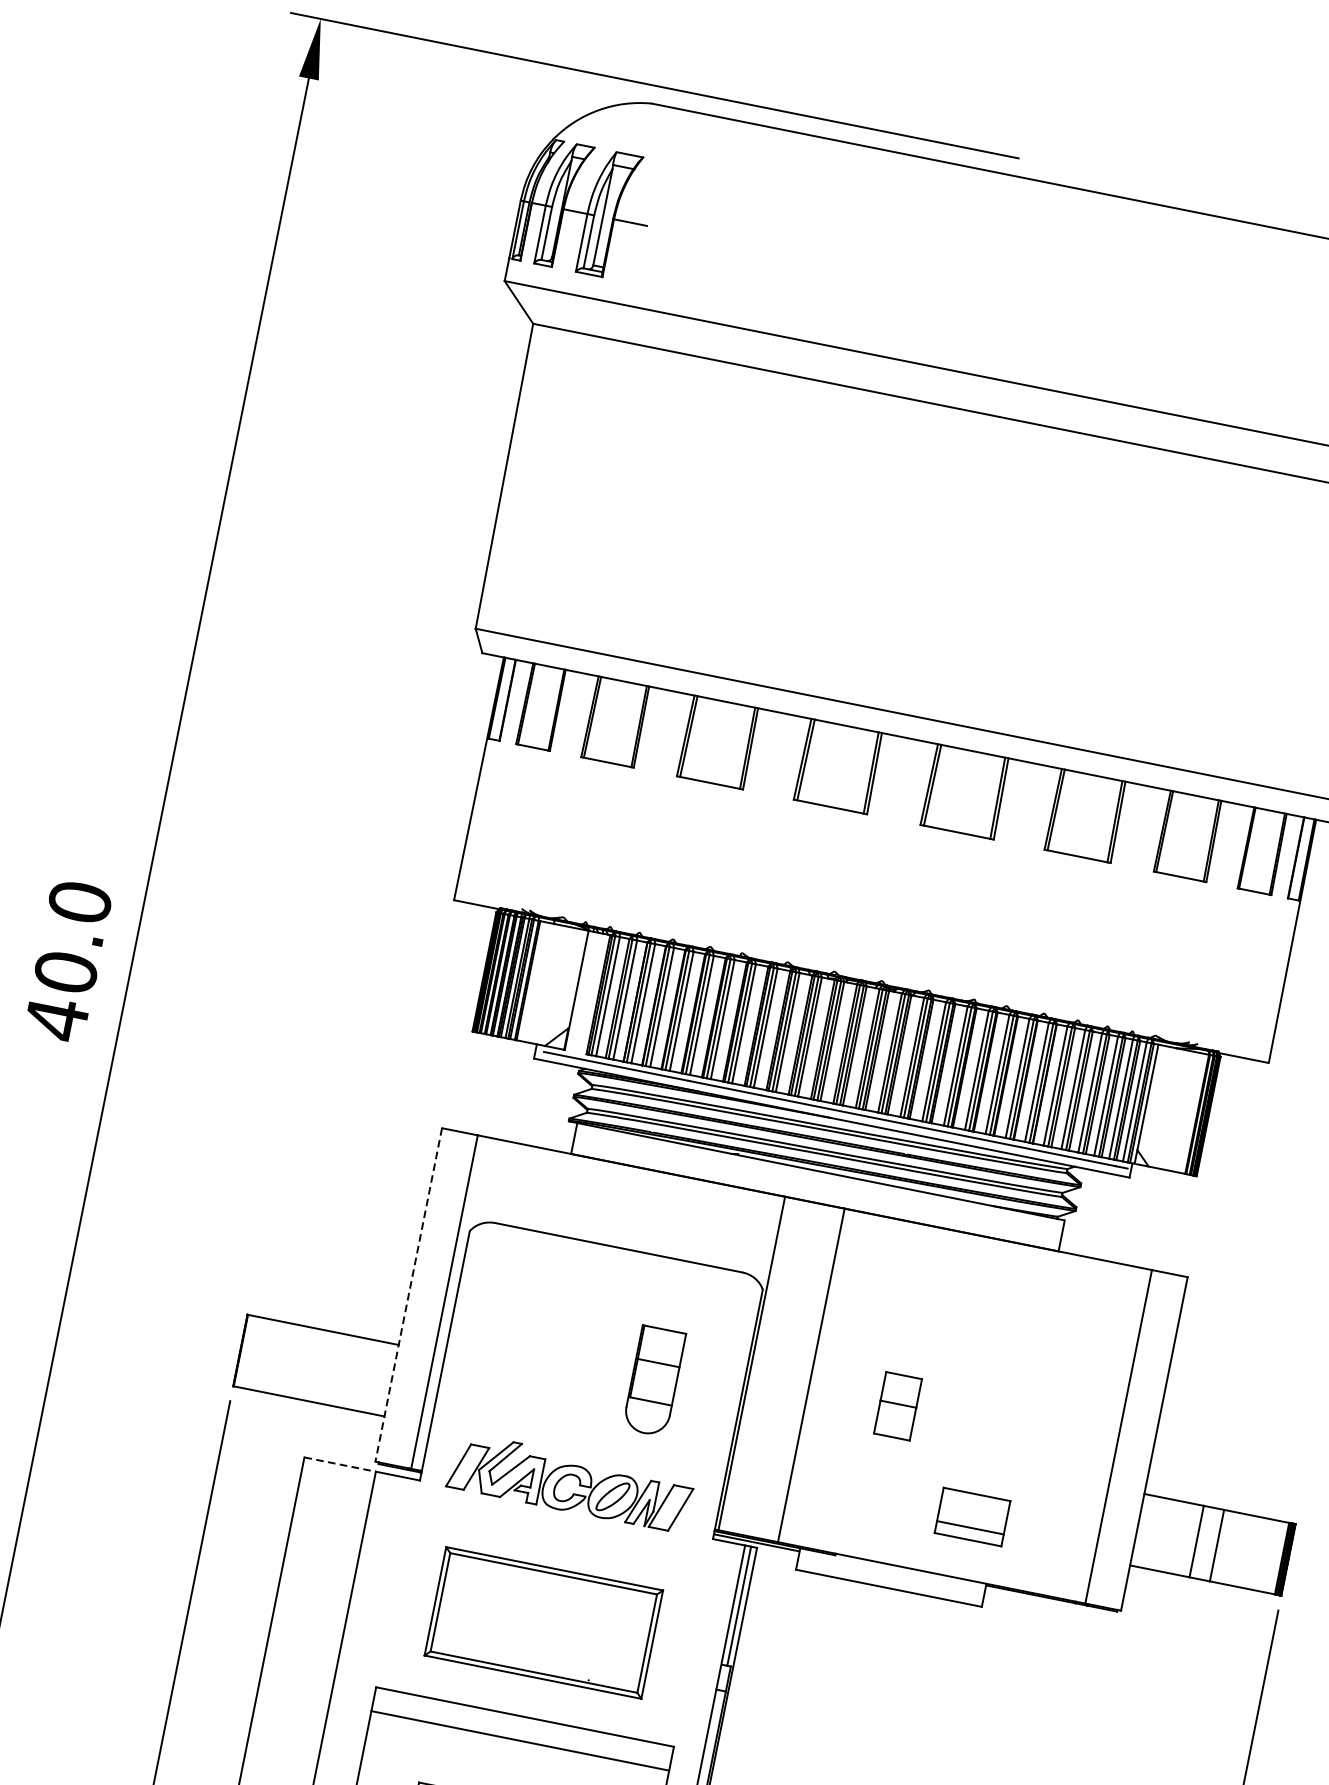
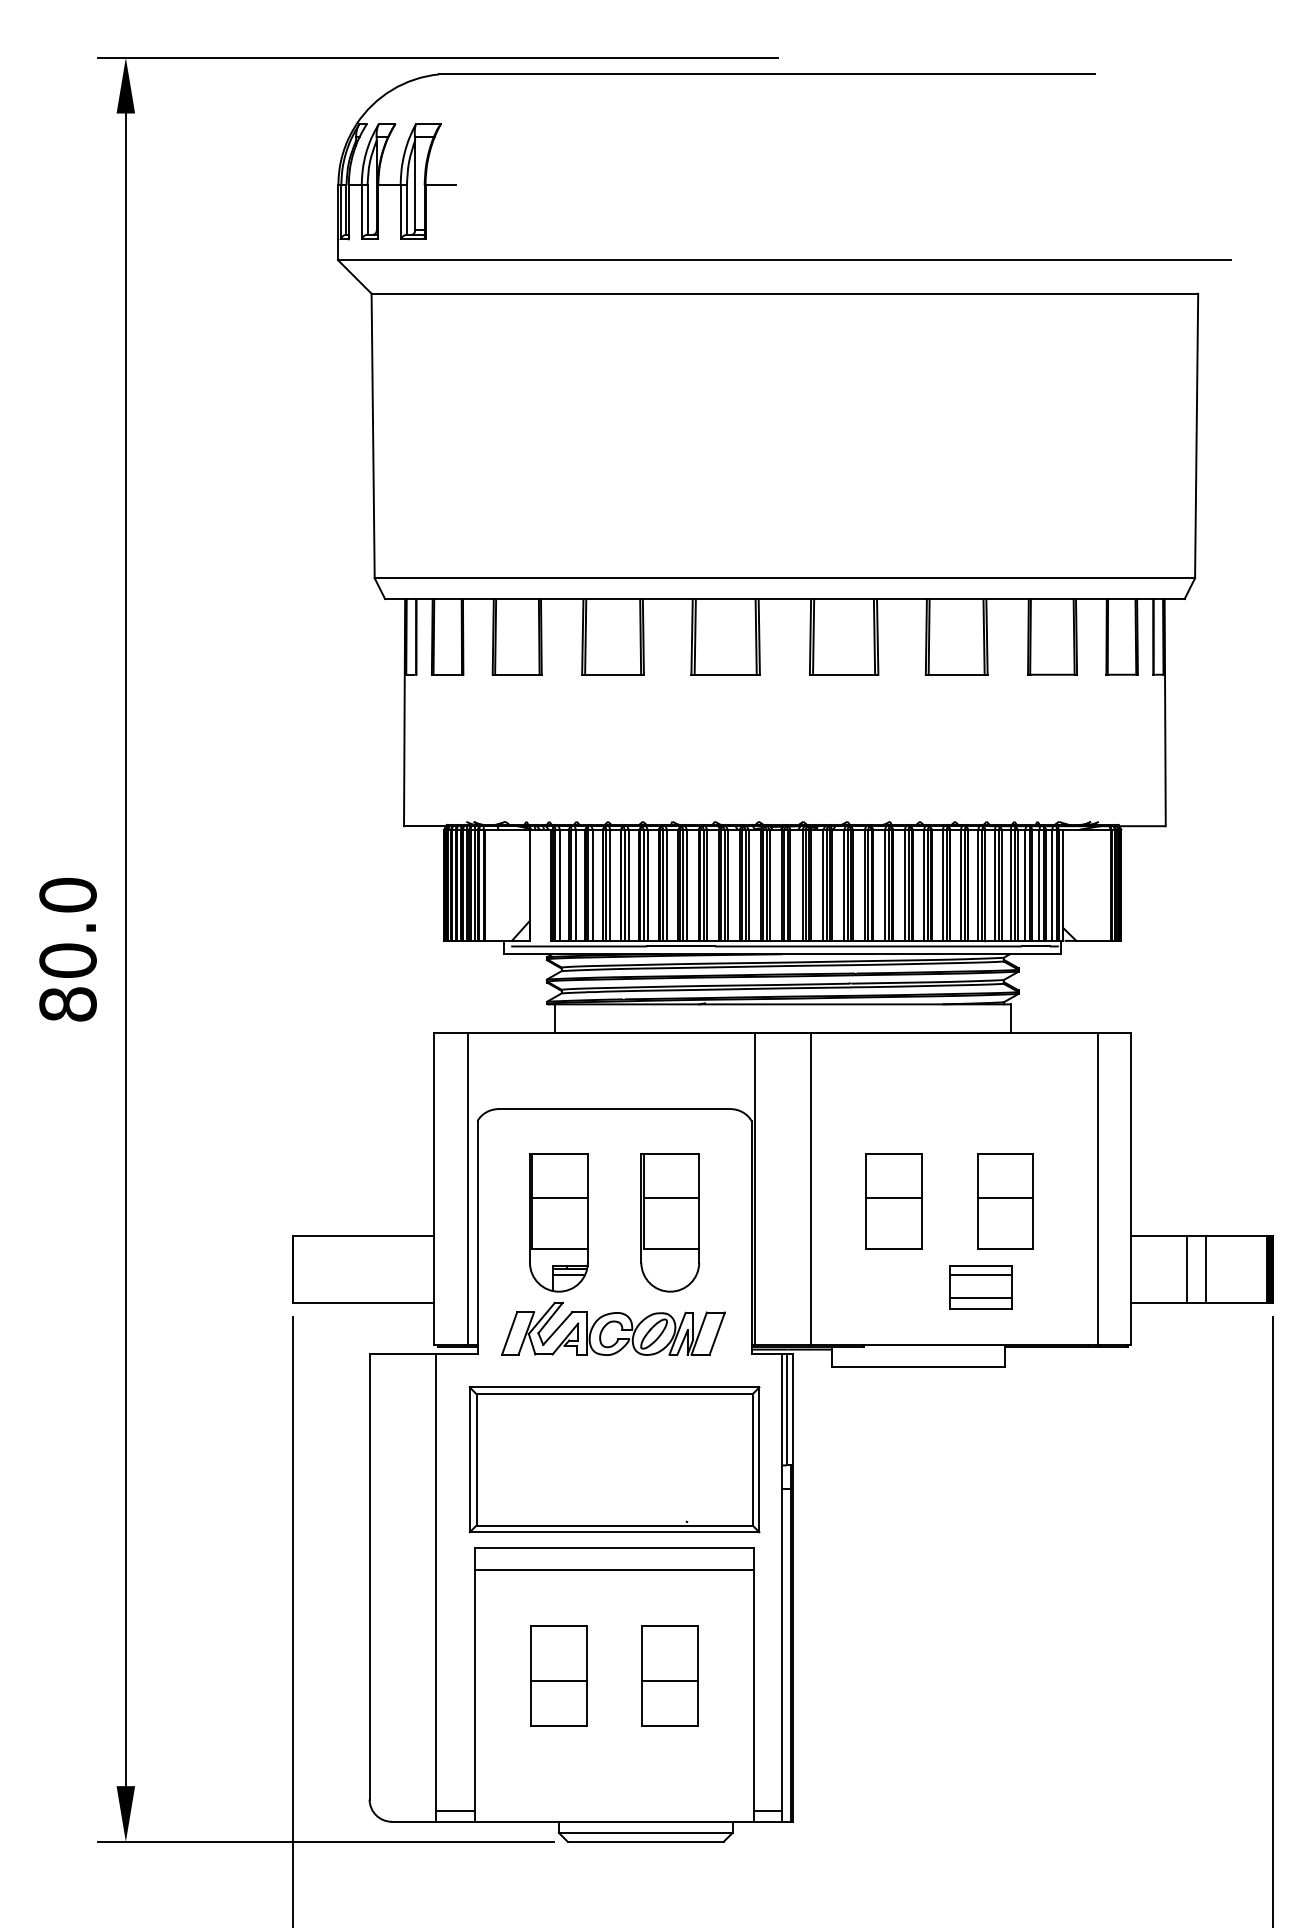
text: (56, 1018) -> (67, 1004), 40.0 -> 80.0
line: (409, 1295) -> (434, 1189), dashed -> solid
part: (534, 1357) -> (558, 1222), added
part: (654, 1381) -> (670, 1222), size x1.43
part: (897, 1406) -> (893, 1201), size x1.67
part: (1017, 1430) -> (1005, 1201), added
line: (340, 1465) -> (403, 1354), dashed -> solid
line: (974, 1503) -> (980, 1275), added
part: (543, 1622) -> (614, 1459), size x1.43

